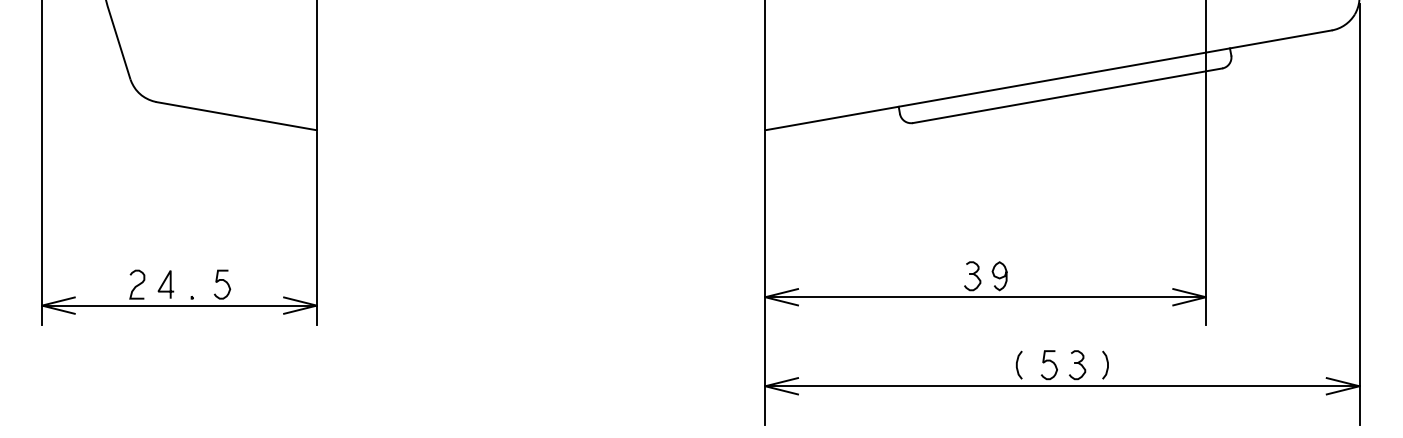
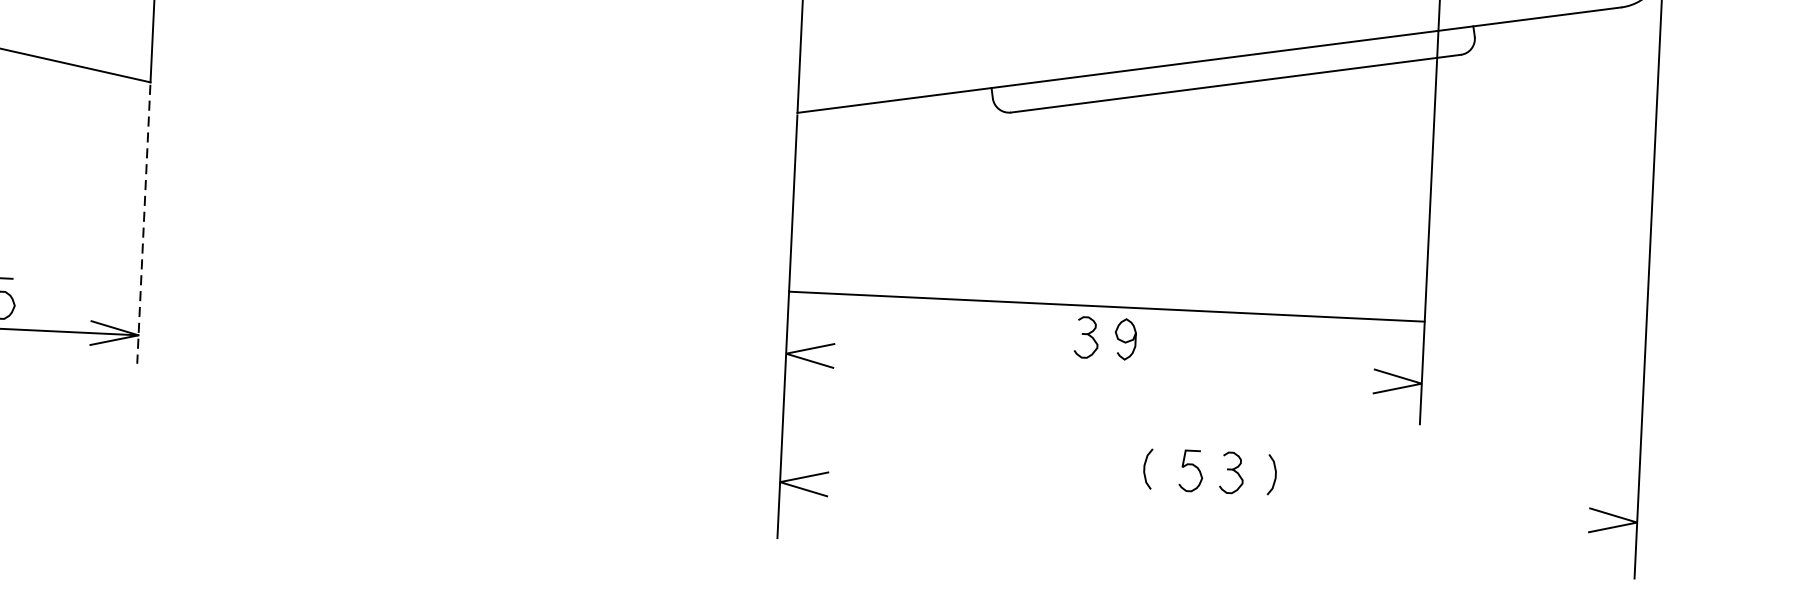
line: (316, 228) -> (143, 224), solid -> dashed
line: (985, 297) -> (1106, 307), moved
line: (1062, 386) -> (1208, 502), removed

